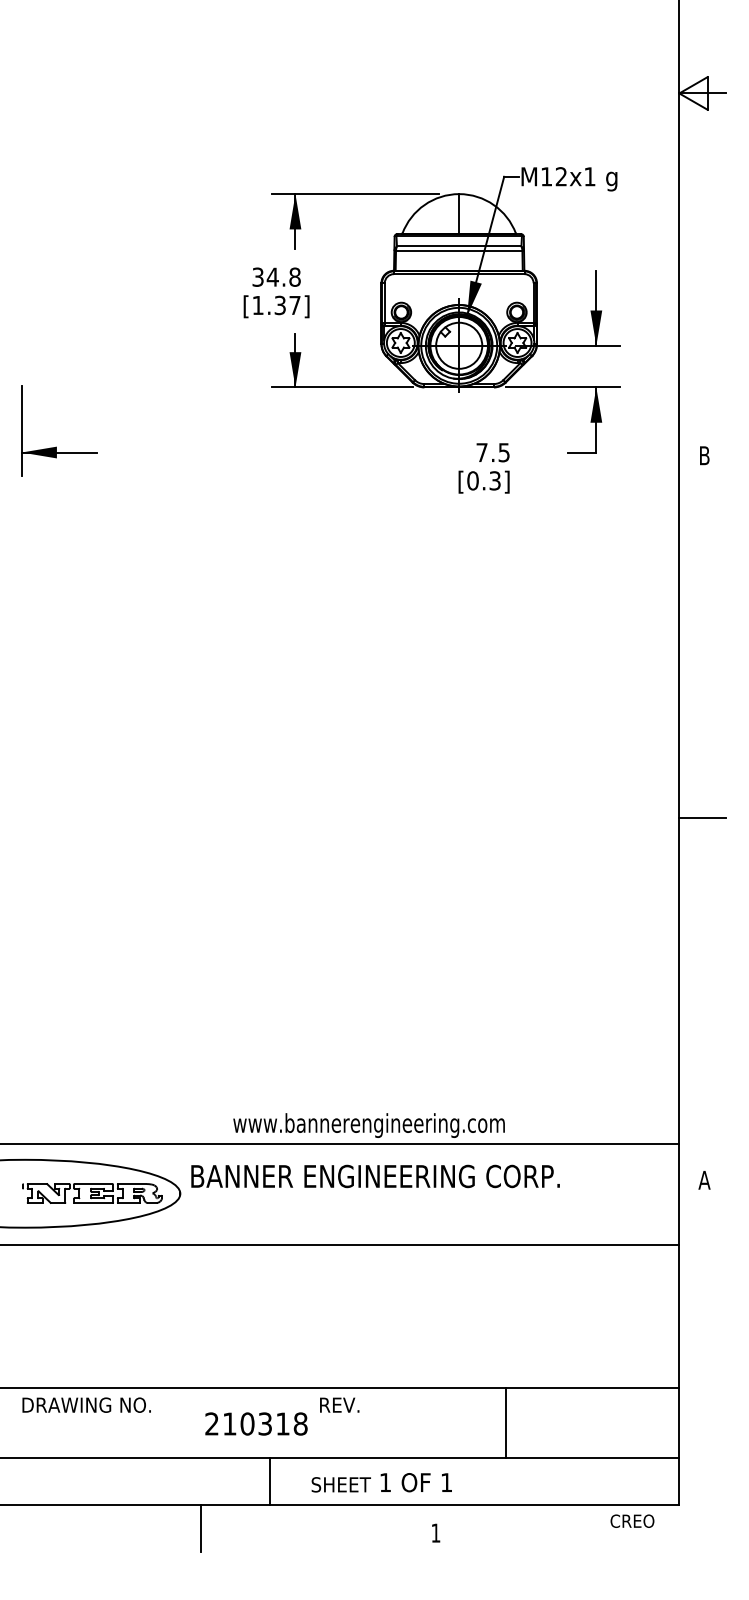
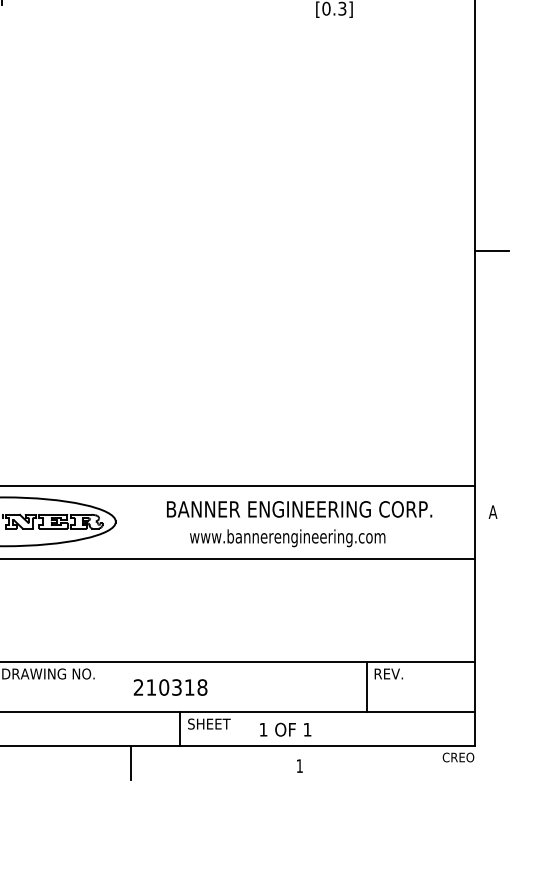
text: (368, 1125) -> (287, 538), moved
text: (375, 1176) -> (299, 509), moved
text: (339, 1404) -> (388, 673), moved
line: (505, 1422) -> (366, 686), moved
text: (340, 1484) -> (208, 723), moved
text: (632, 1520) -> (458, 756), moved

